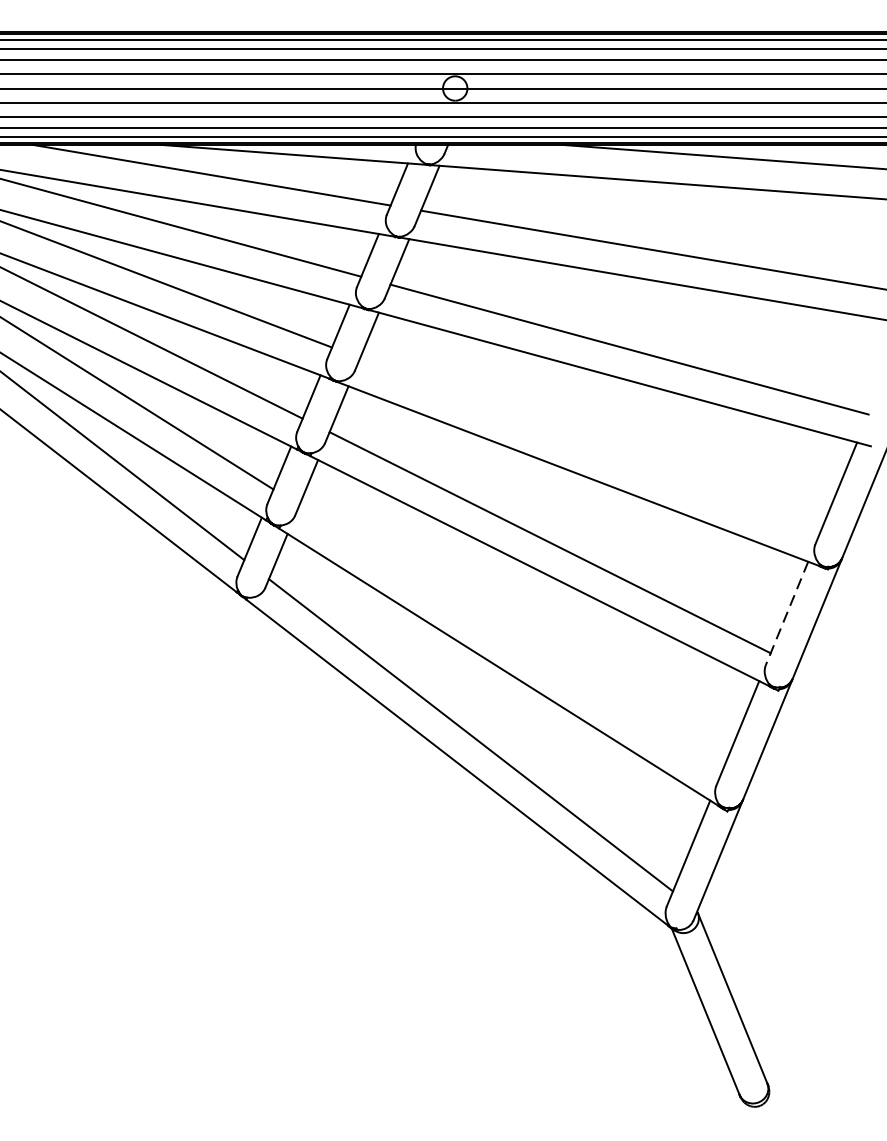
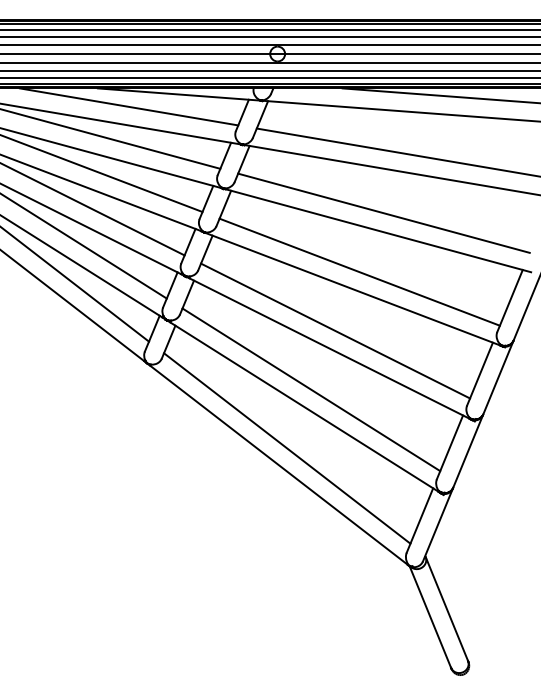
line: (589, 445) -> (359, 271), added
line: (786, 613) -> (479, 374), dashed -> solid
line: (510, 638) -> (311, 389), added

